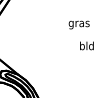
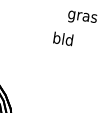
text: (86, 45) -> (62, 38), moved

